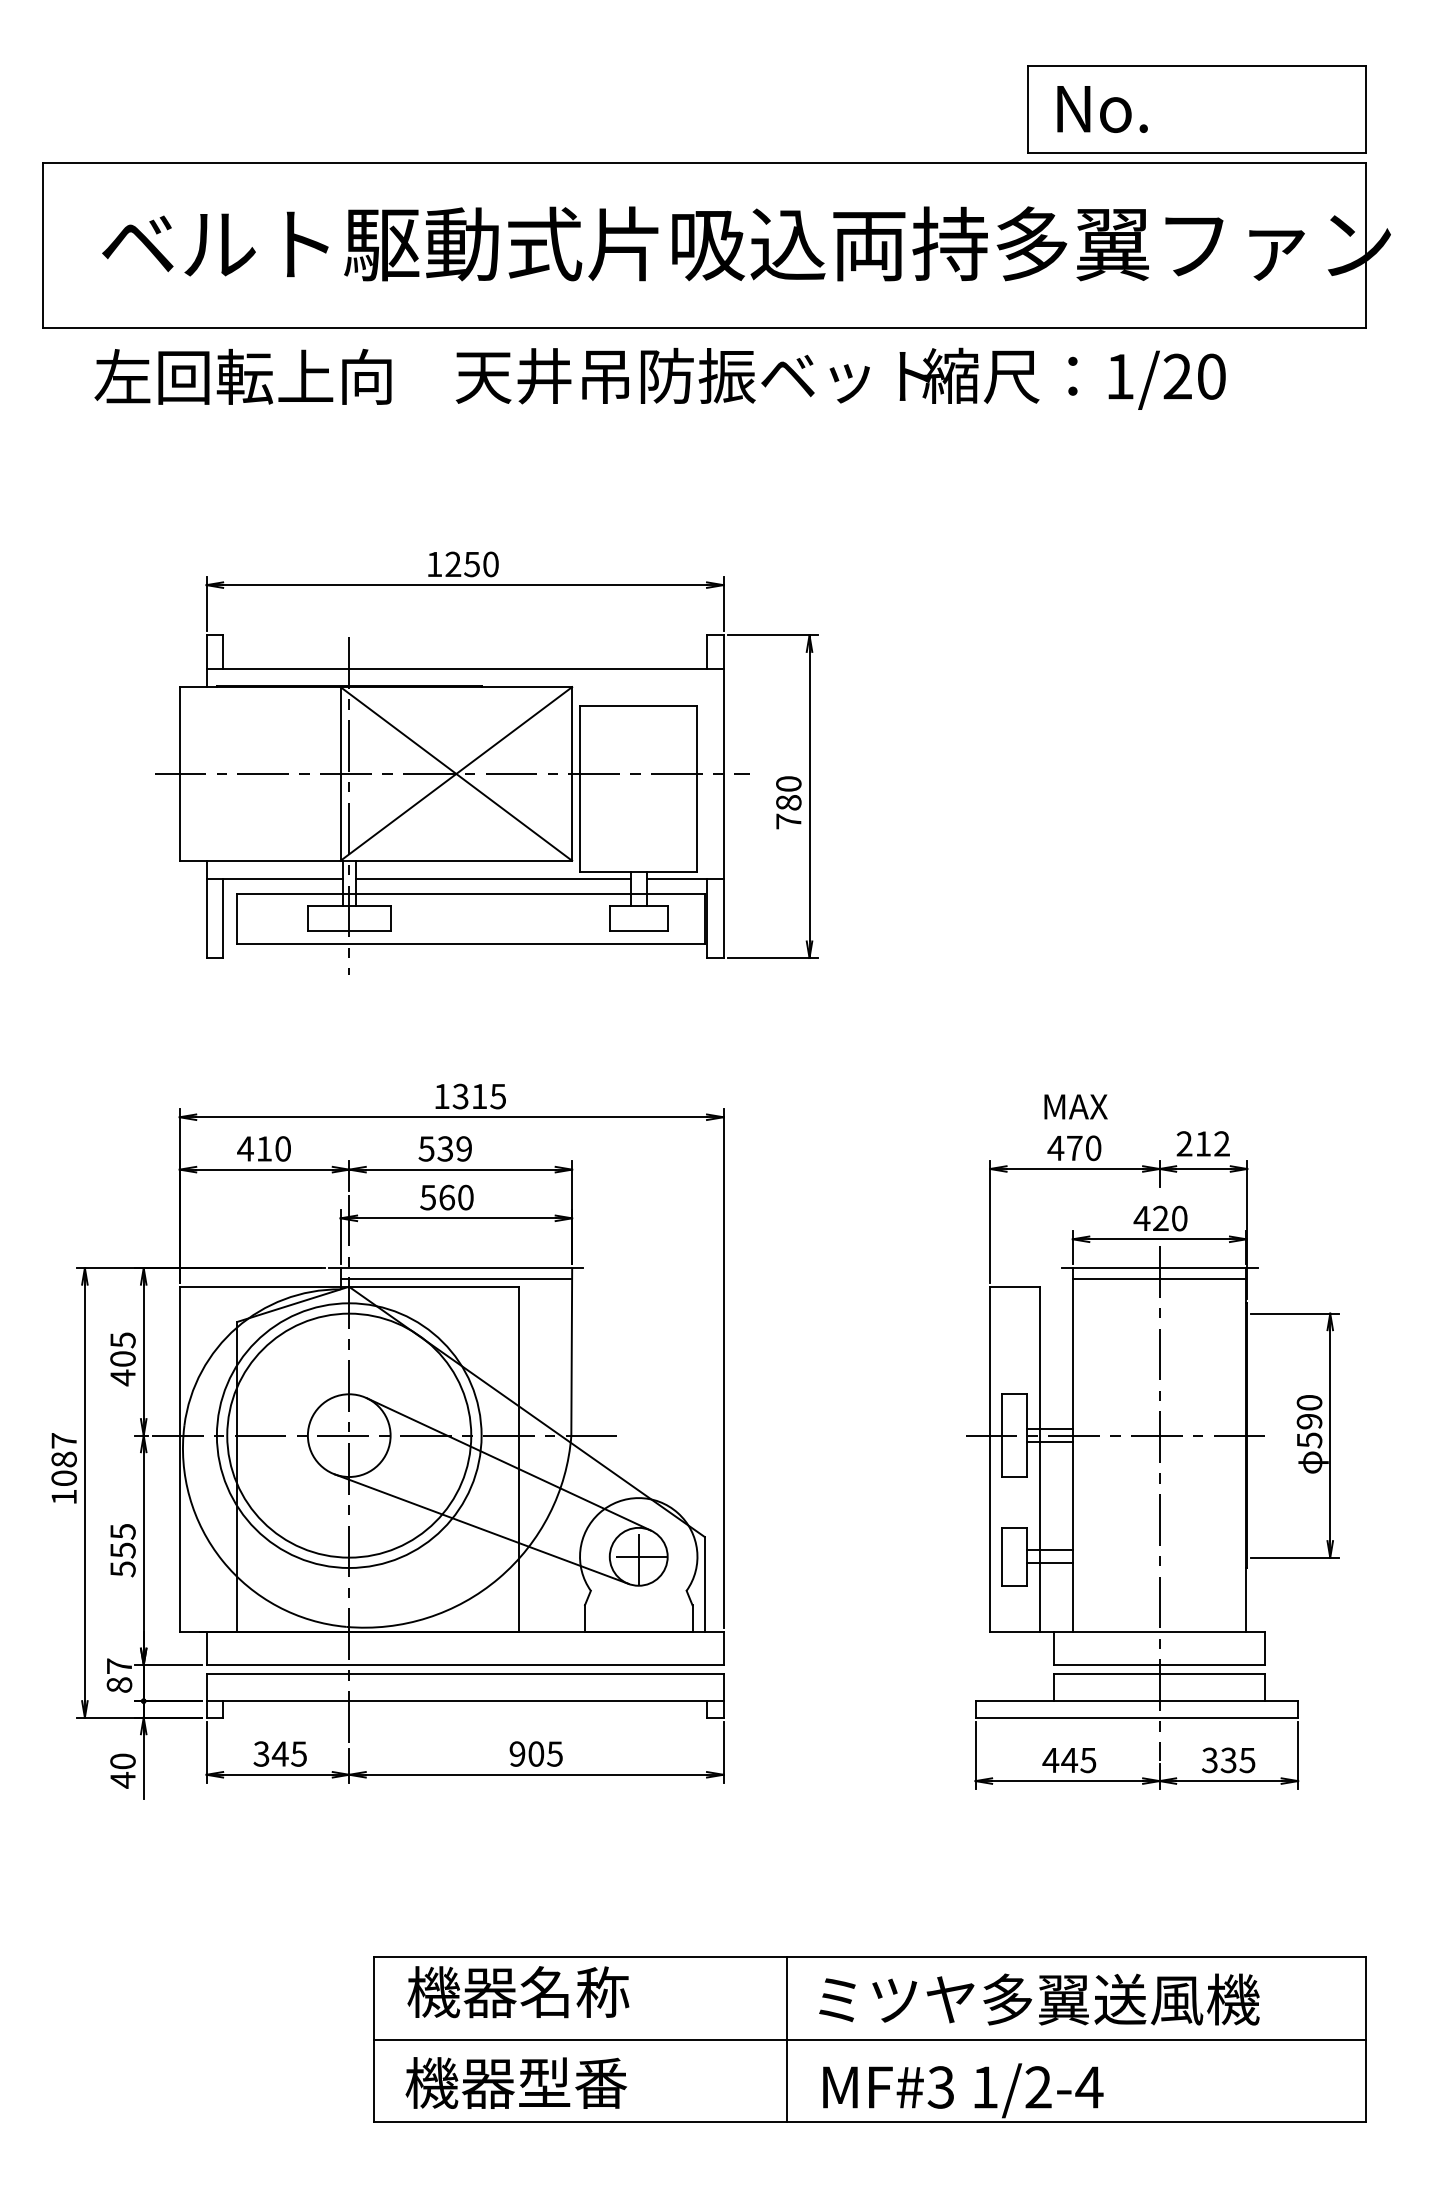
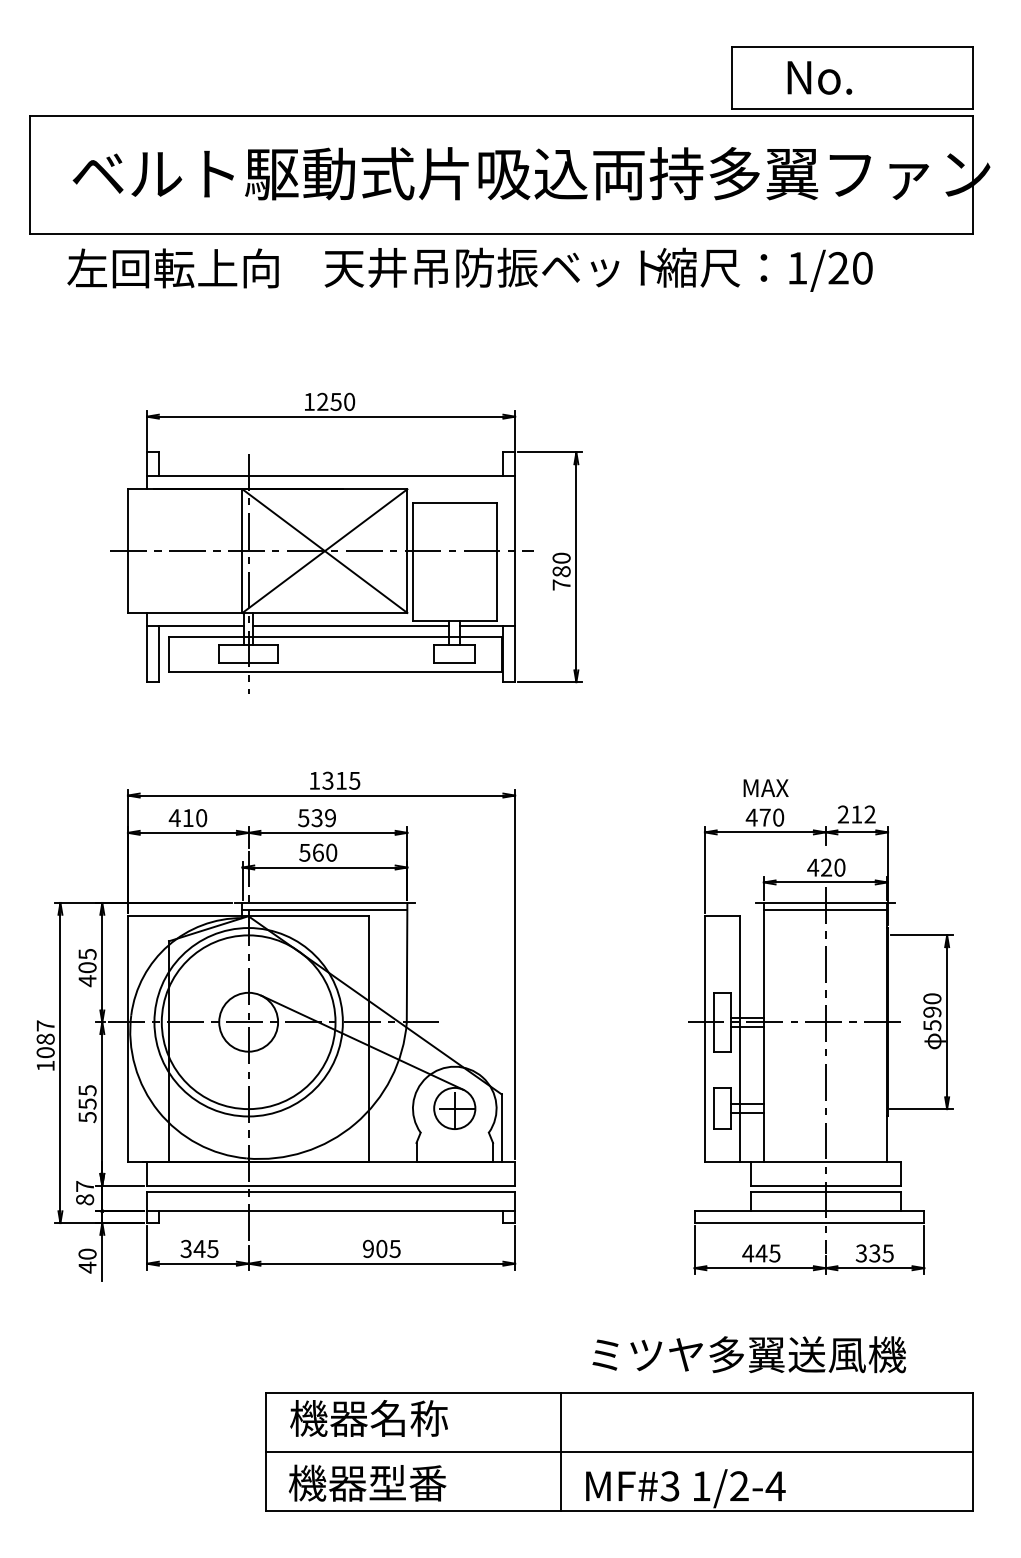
text: (1102, 109) -> (819, 78), moved
line: (481, 1528) -> (342, 1088), removed
text: (1039, 1999) -> (749, 1354), moved

